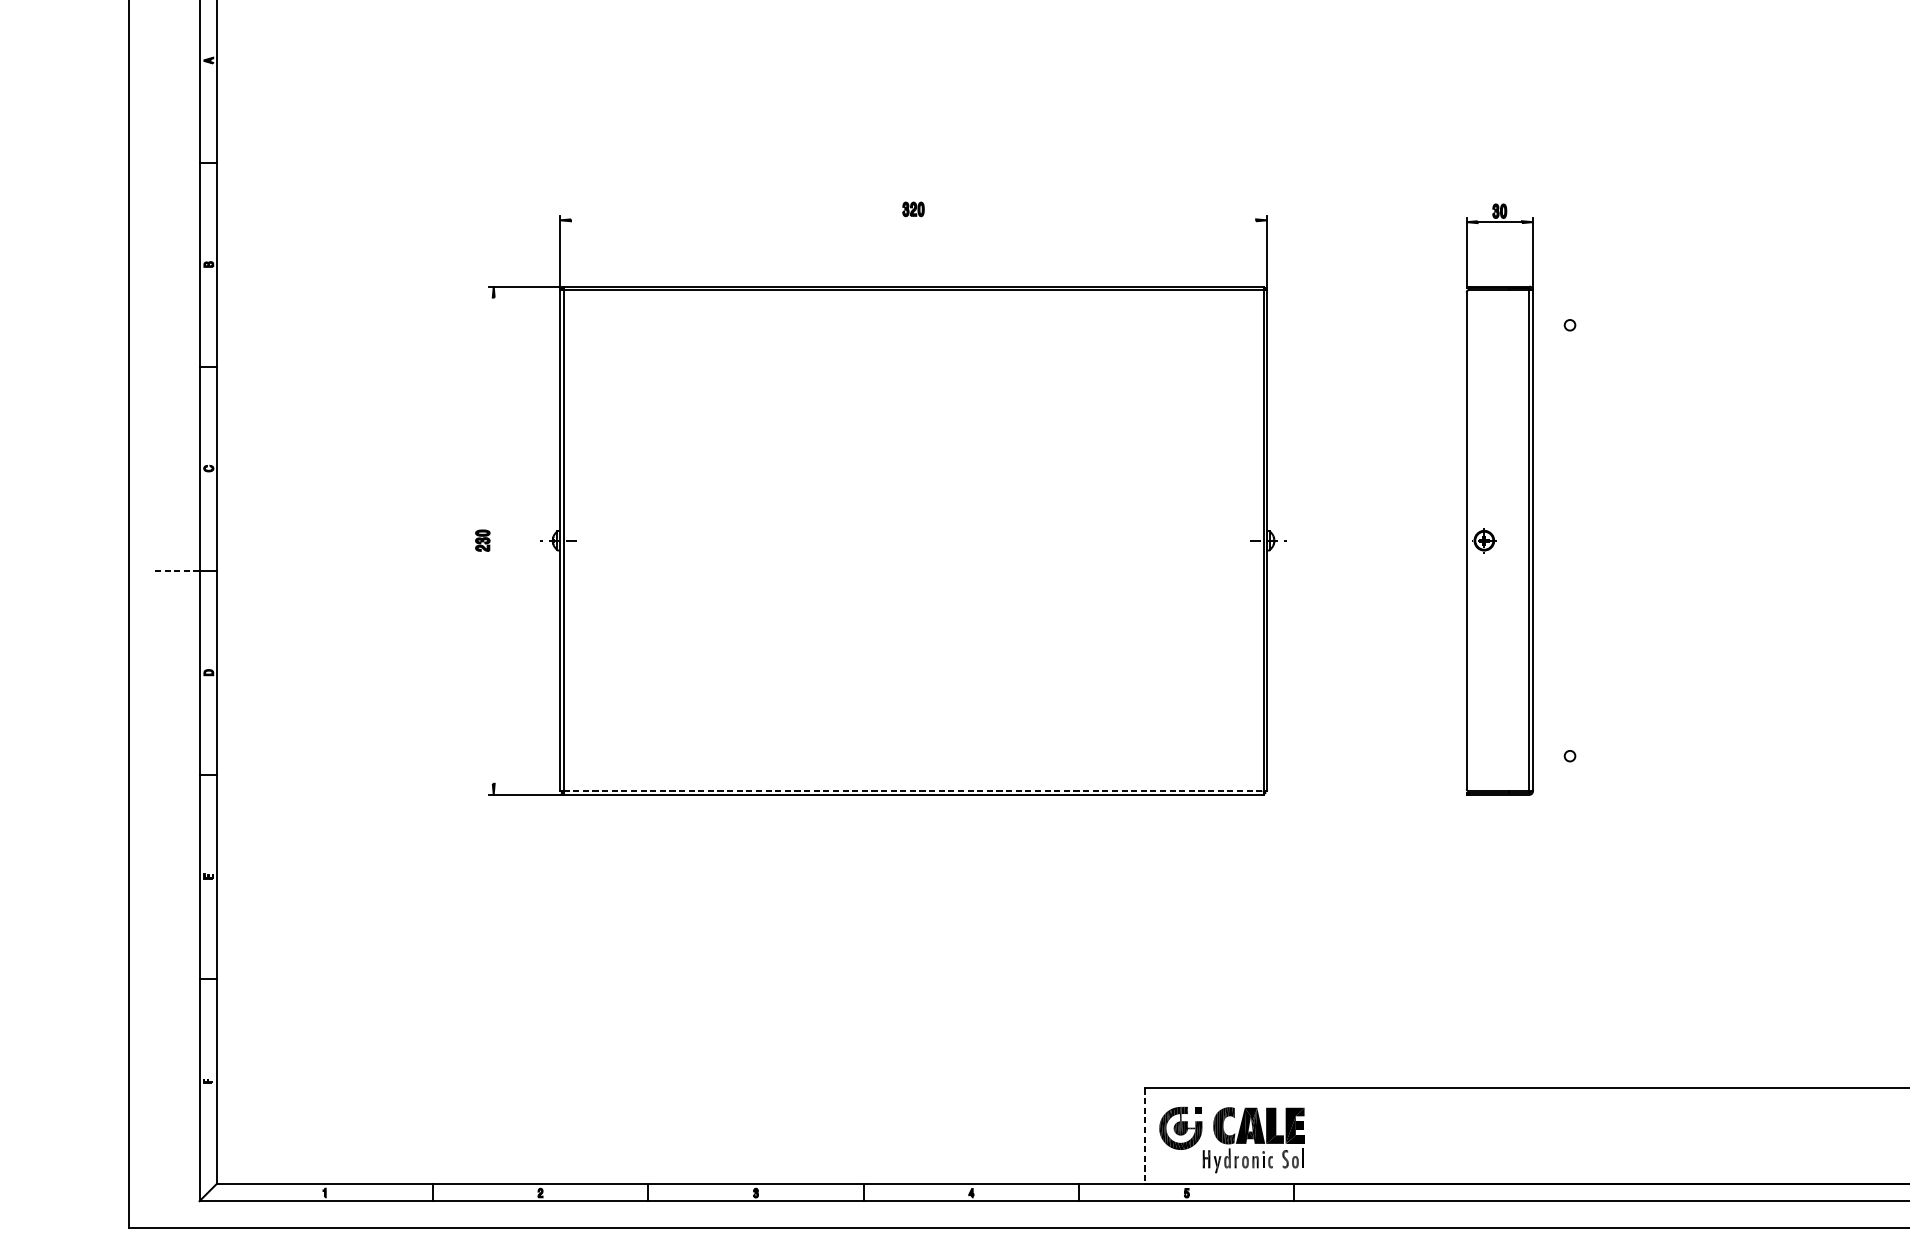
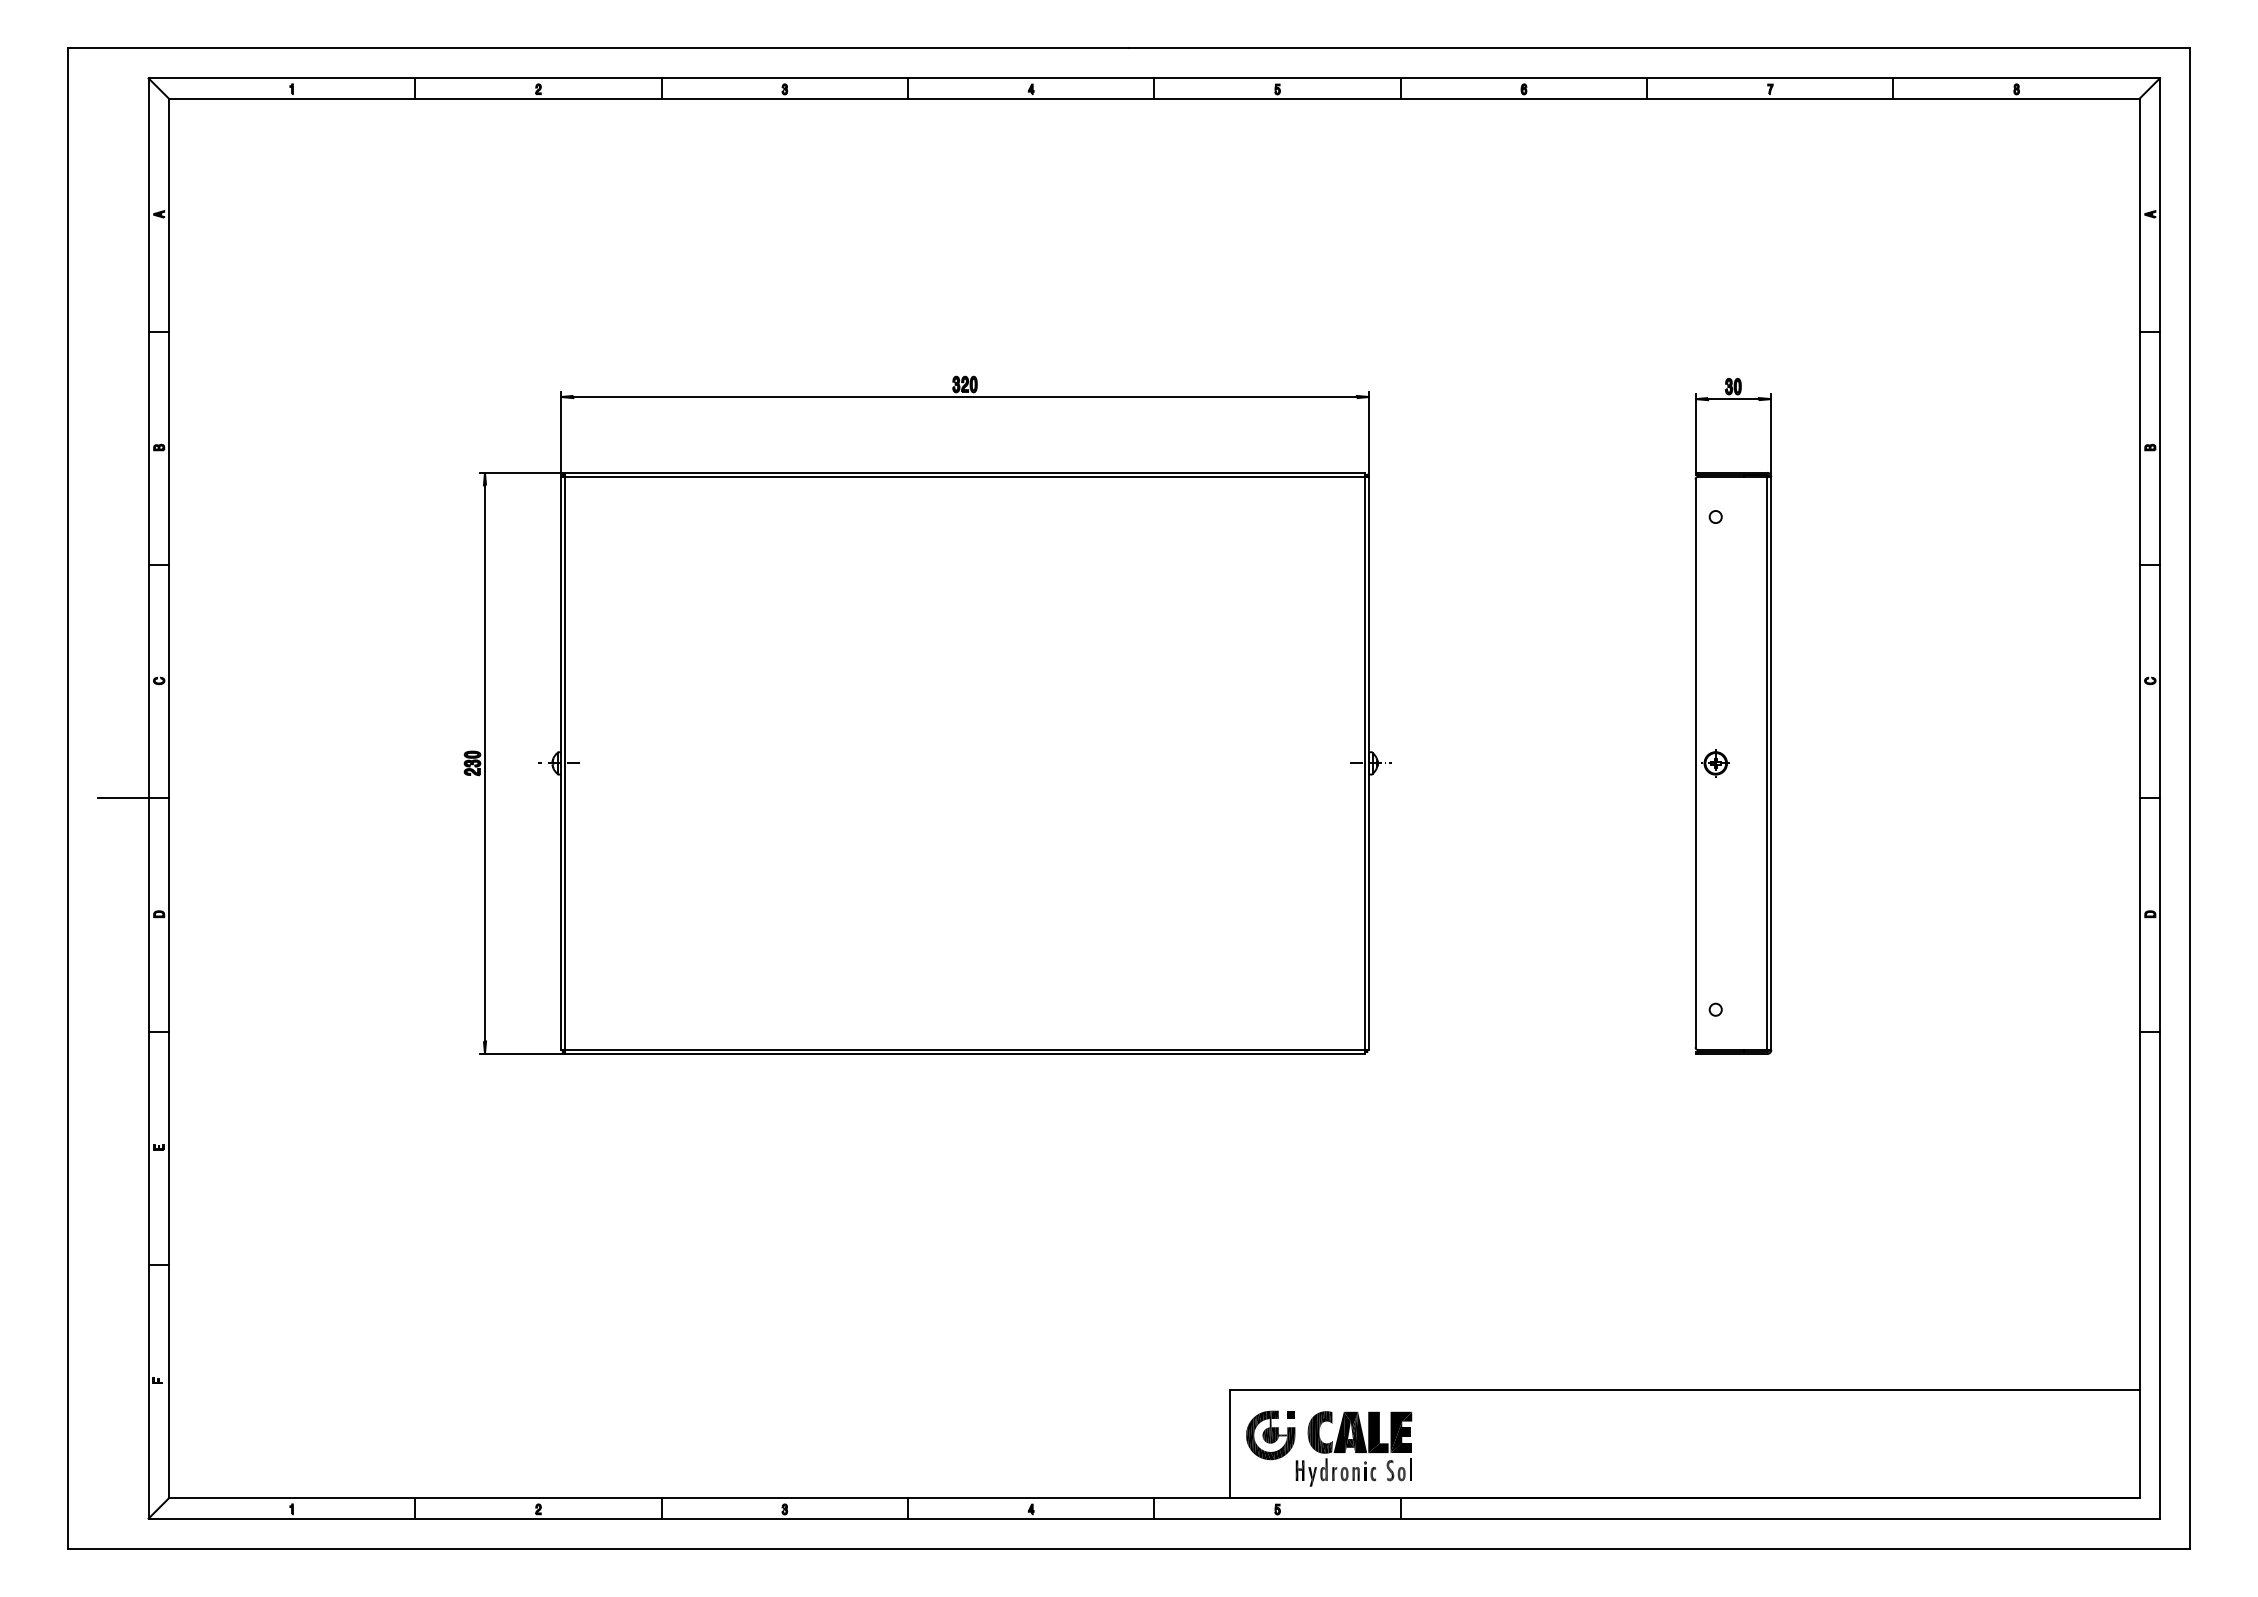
line: (913, 220) -> (964, 397), added
part: (1499, 499) -> (1733, 716), moved
line: (493, 540) -> (484, 763), added
line: (176, 571) -> (122, 798), dashed -> solid
line: (913, 790) -> (965, 1049), dashed -> solid
line: (1145, 1136) -> (1230, 1444), dashed -> solid

